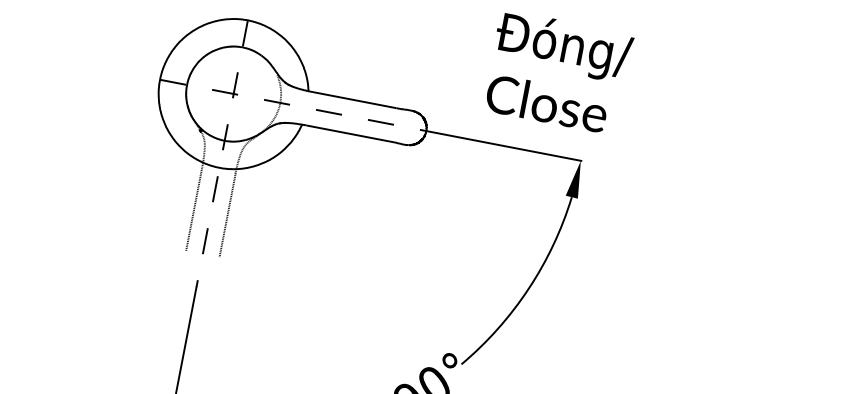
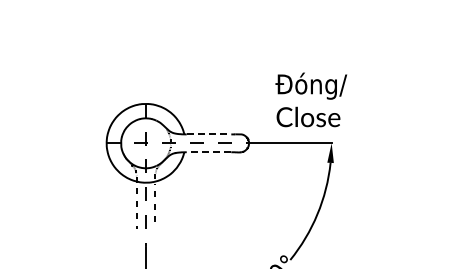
line: (355, 100) -> (209, 134), solid -> dashed
line: (347, 133) -> (208, 152), solid -> dashed

